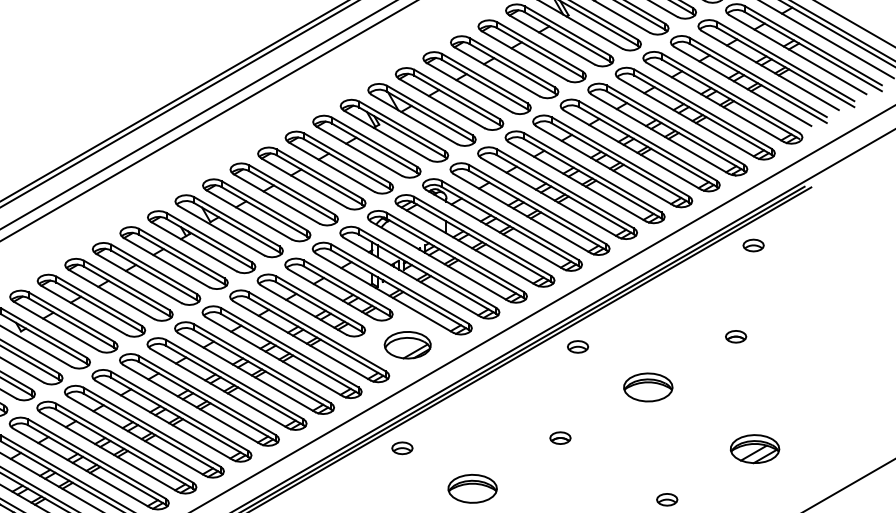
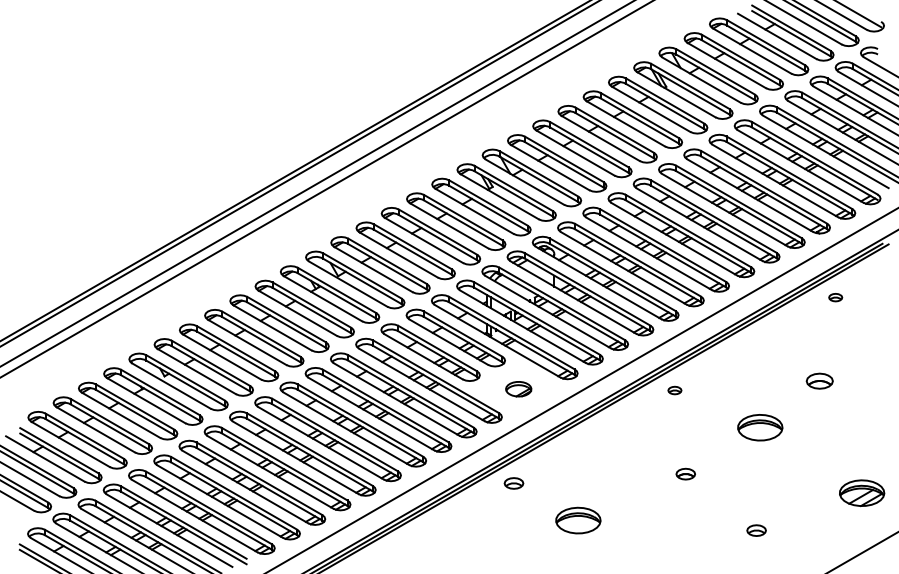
part: (753, 245) -> (835, 297), size x0.7
part: (735, 337) -> (819, 381), size x1.4
part: (407, 345) -> (518, 389), size x0.6
part: (577, 346) -> (674, 390), size x0.7
part: (648, 387) -> (760, 427), moved
part: (560, 437) -> (685, 473), moved
part: (755, 449) -> (862, 493), moved

